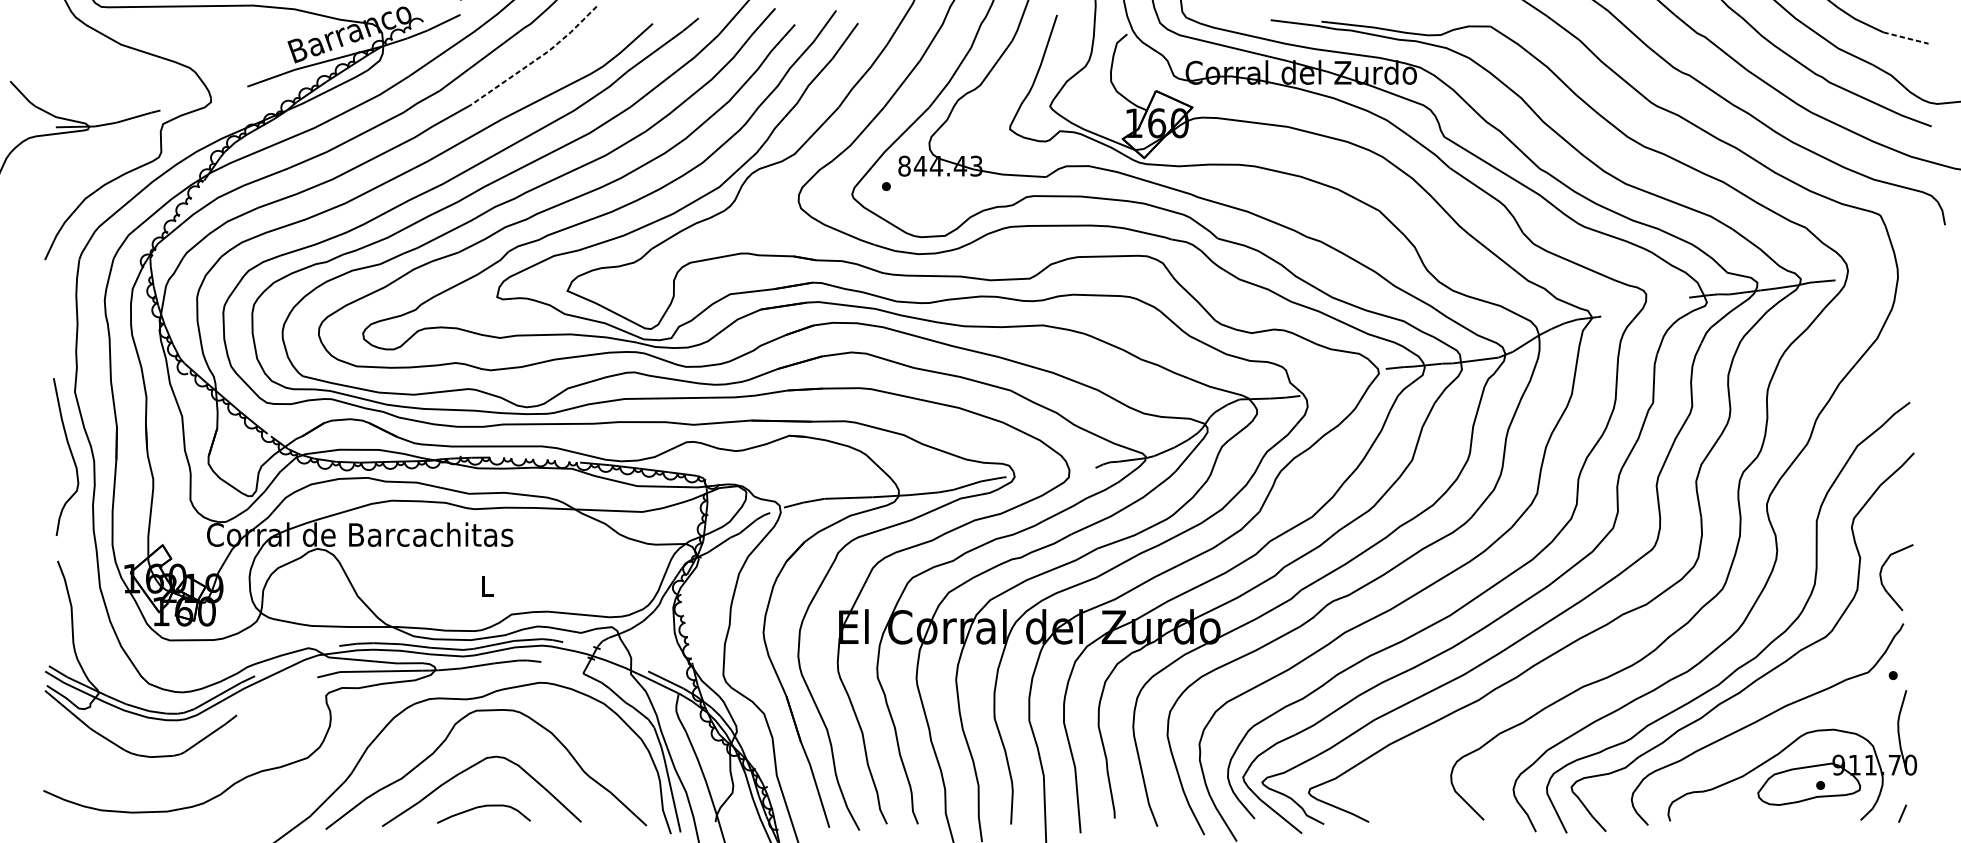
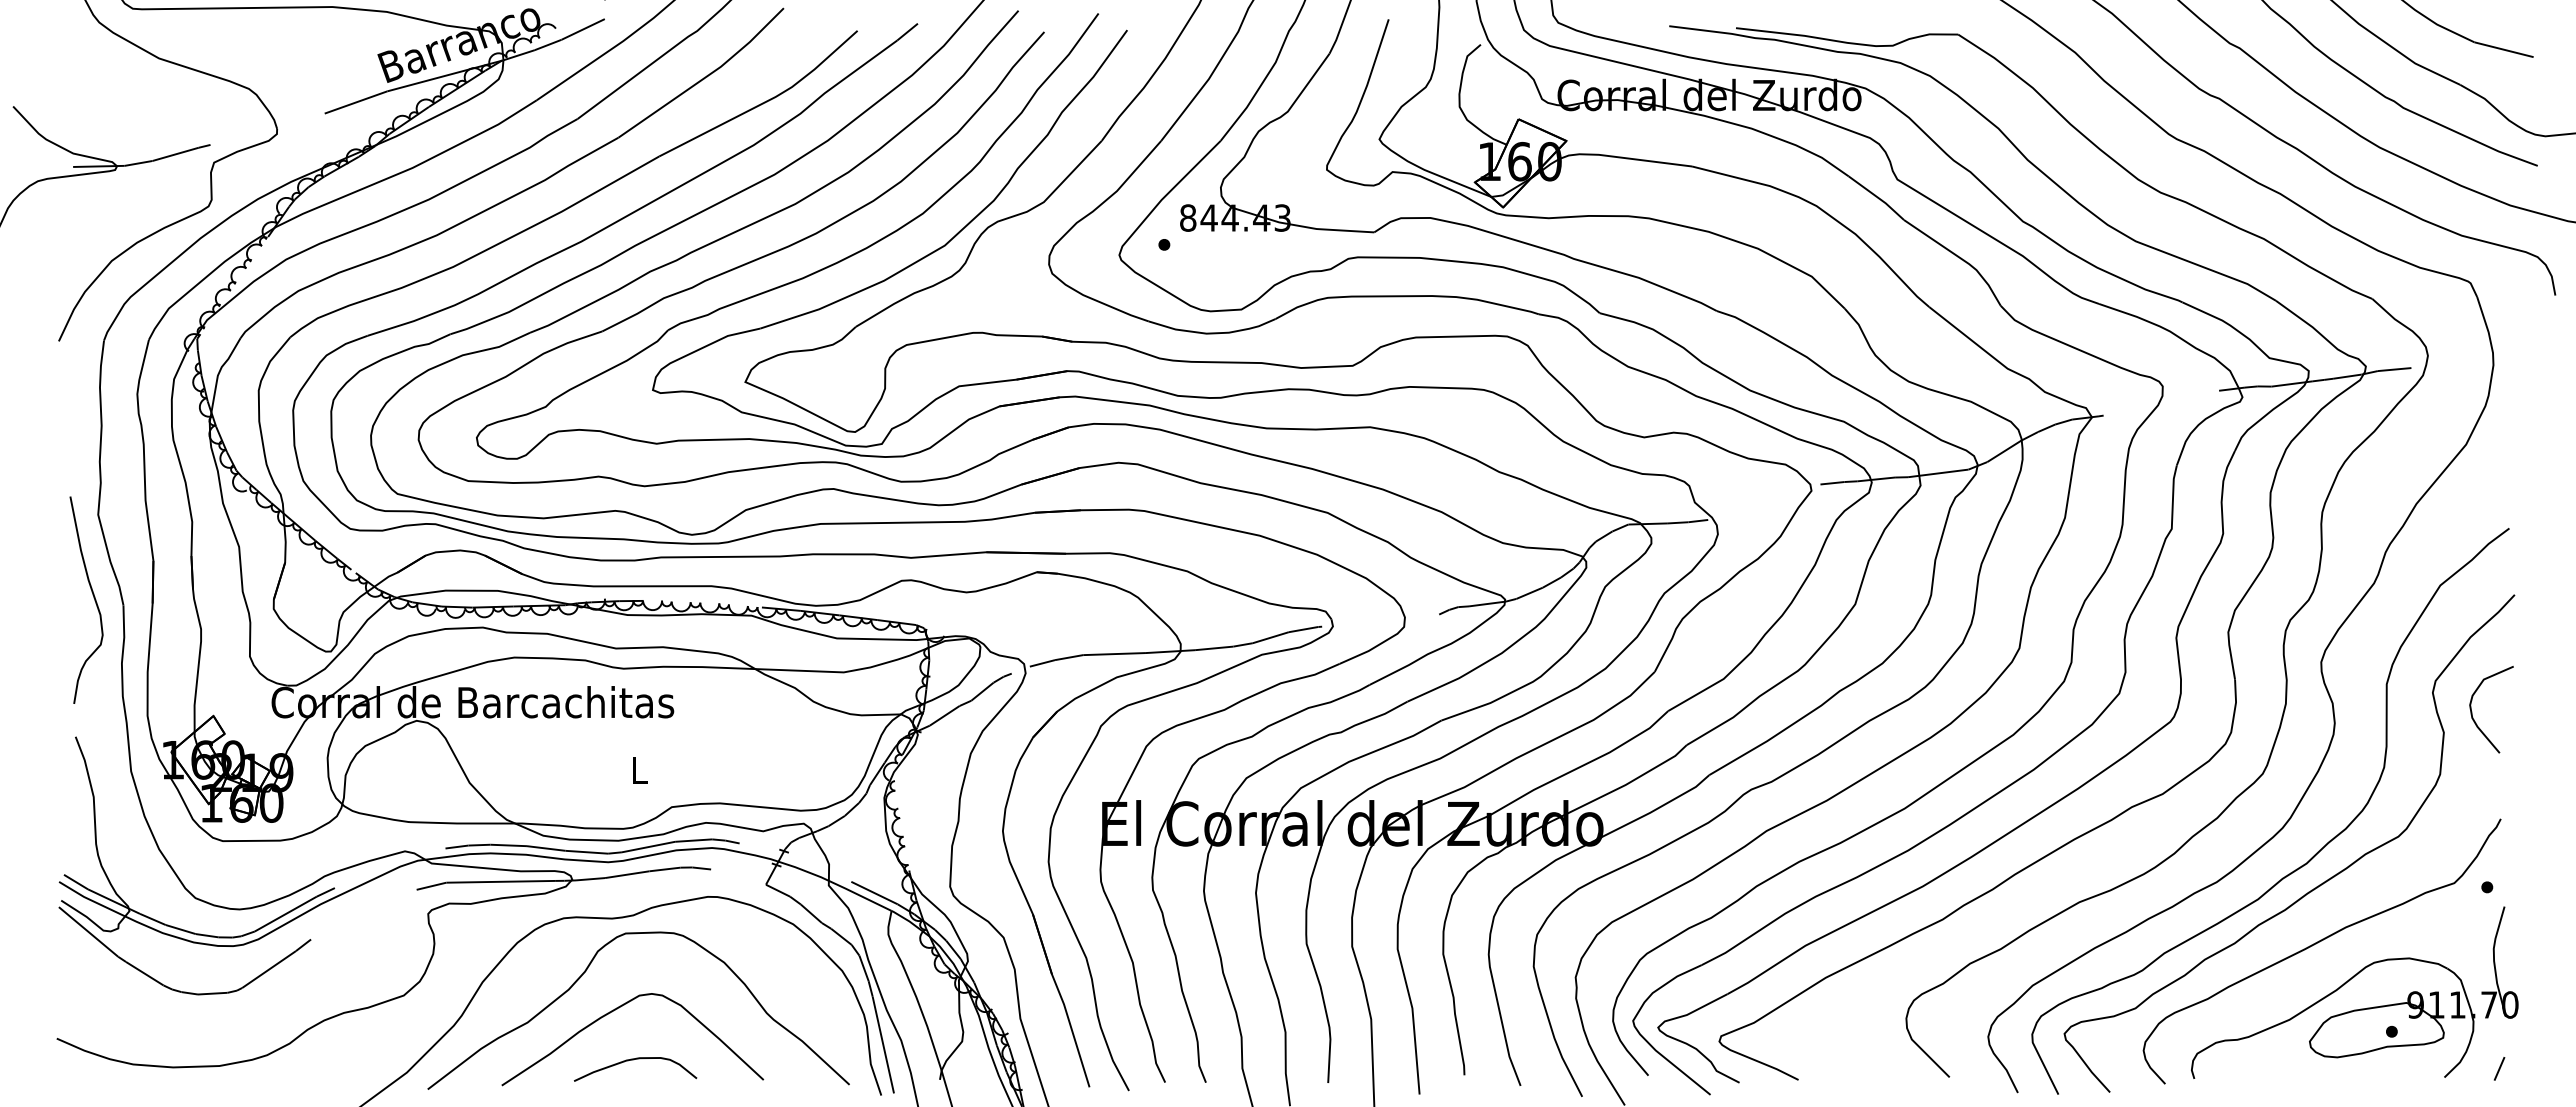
line: (1906, 37) -> (2504, 49), dashed -> solid
line: (537, 59) -> (706, 77), dashed -> solid
curve: (1882, 579) -> (2472, 711), moved

